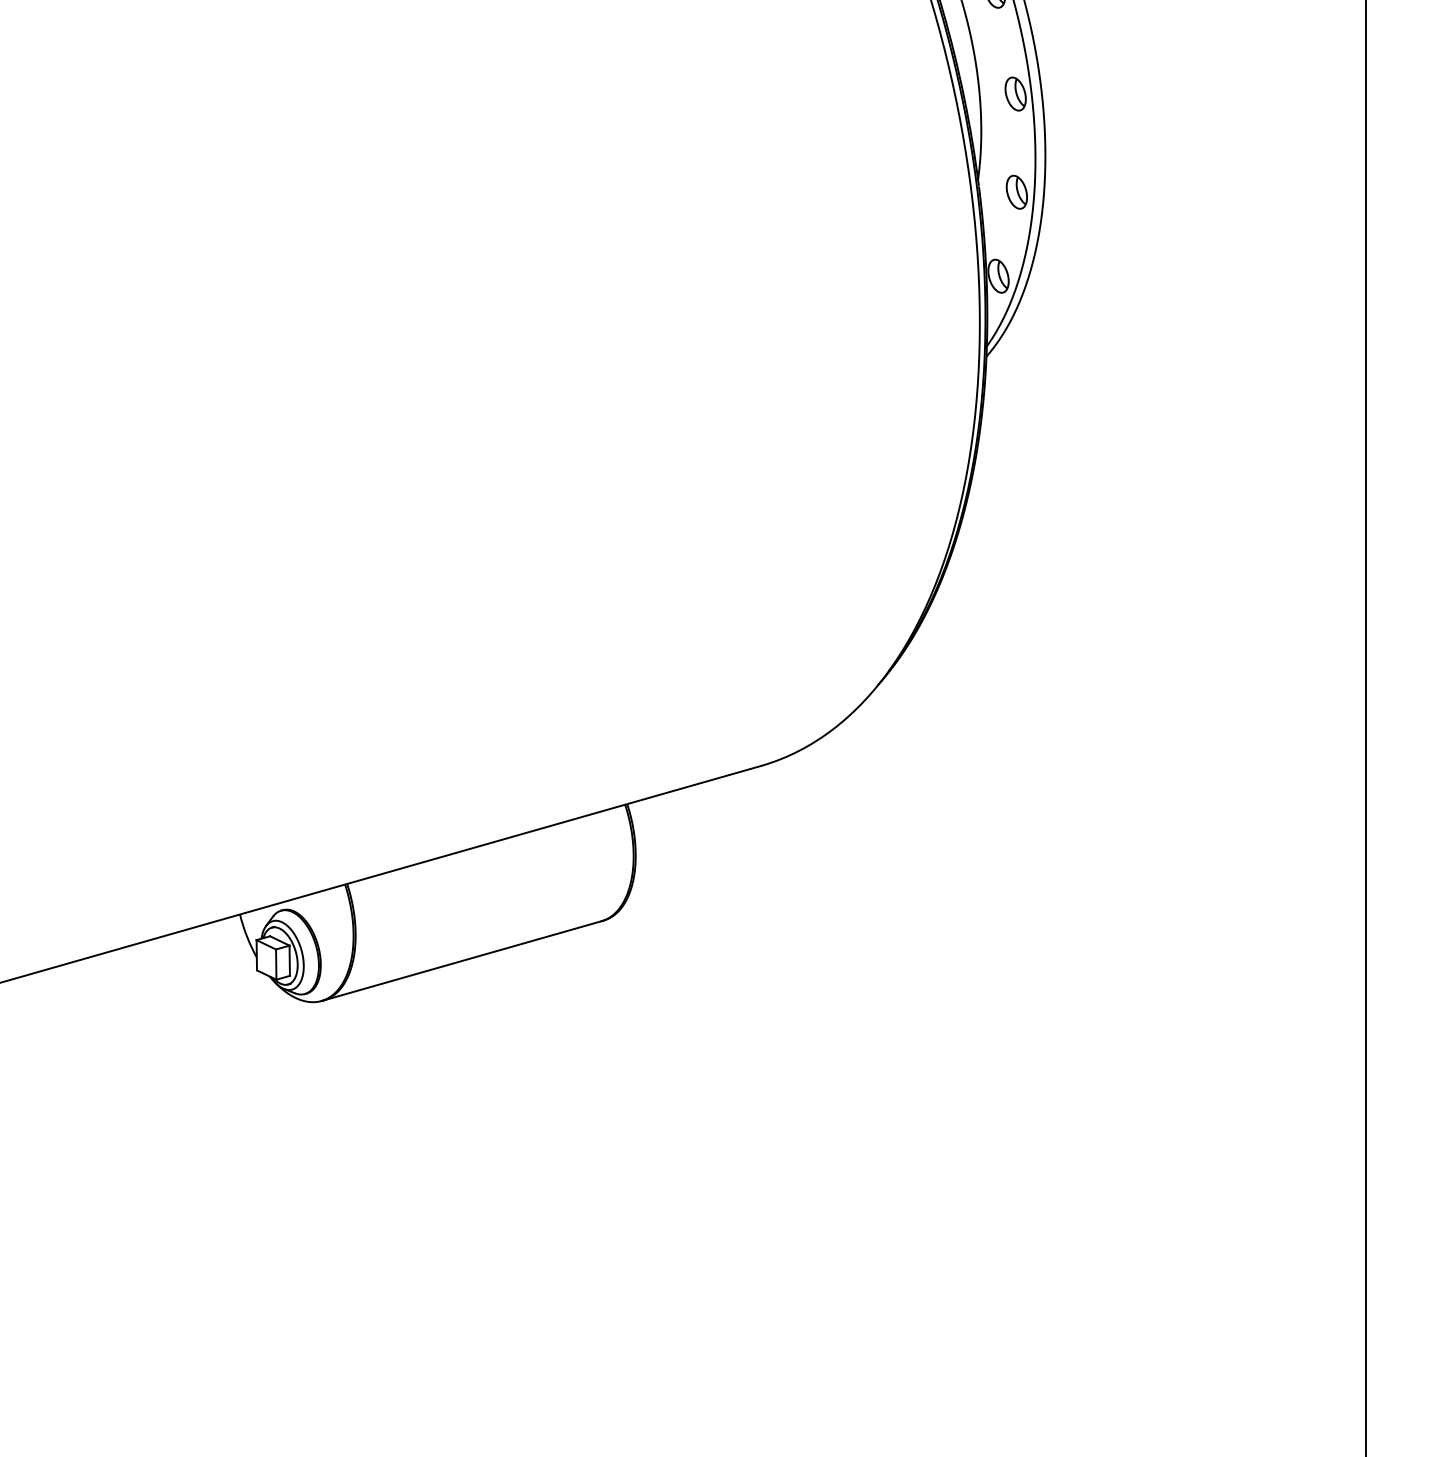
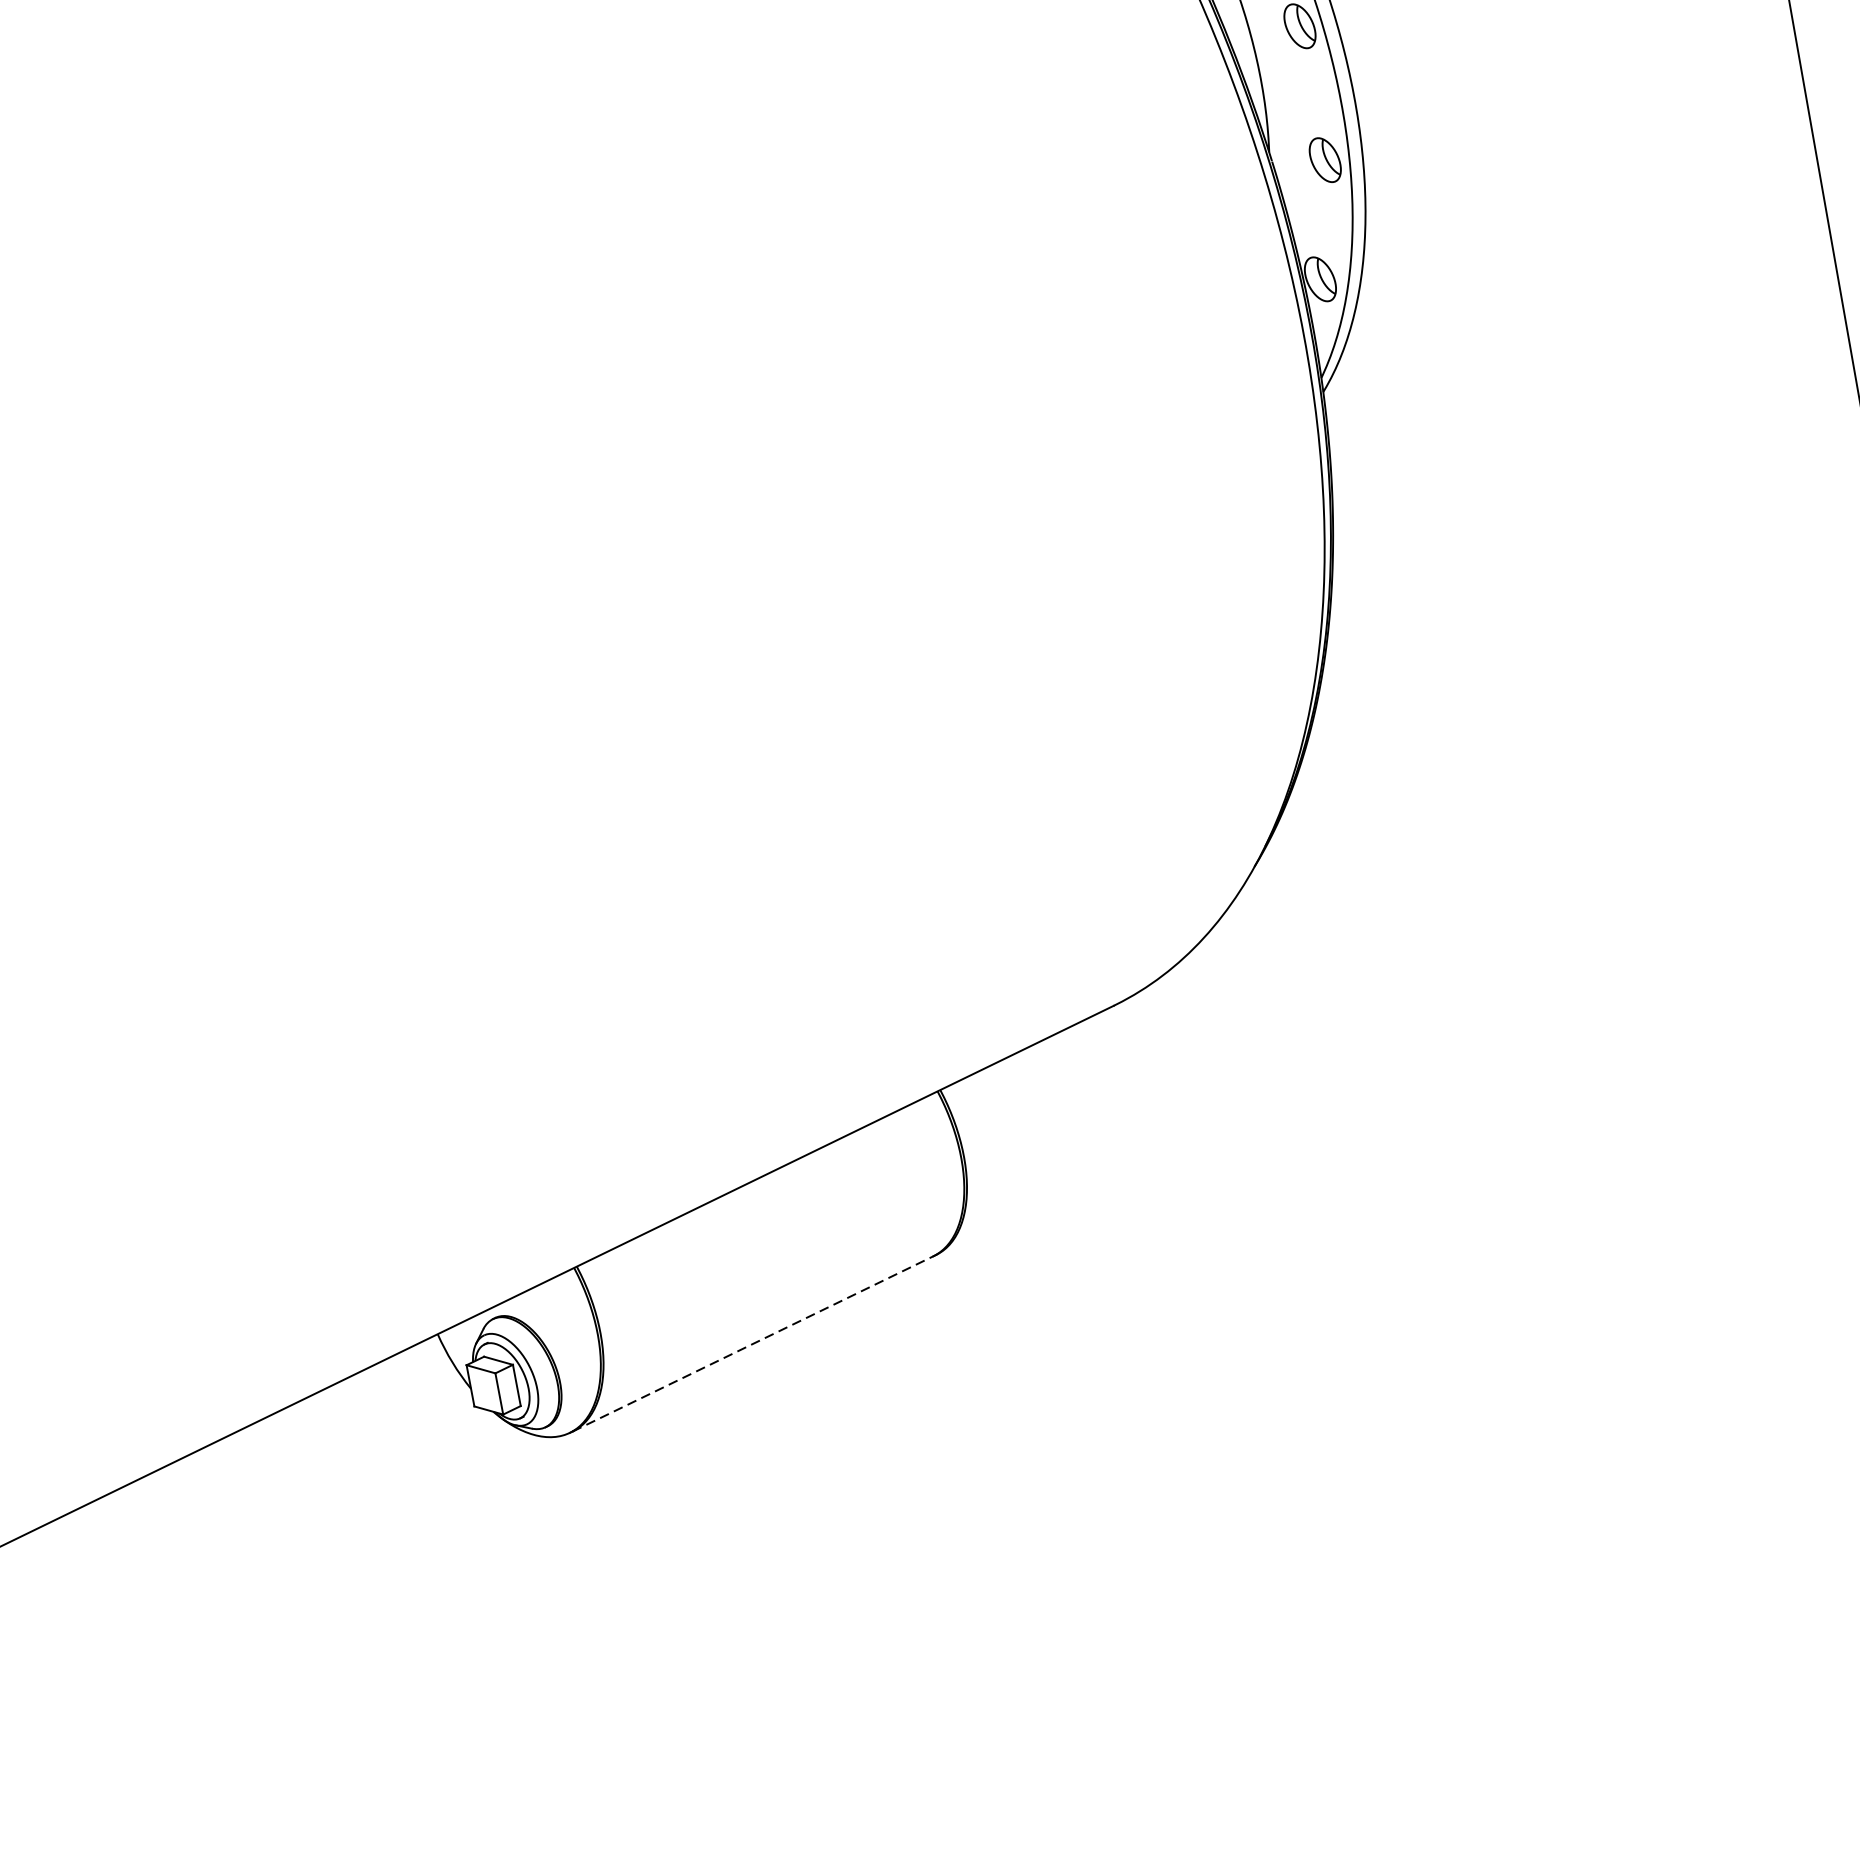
line: (462, 960) -> (752, 1343), solid -> dashed

